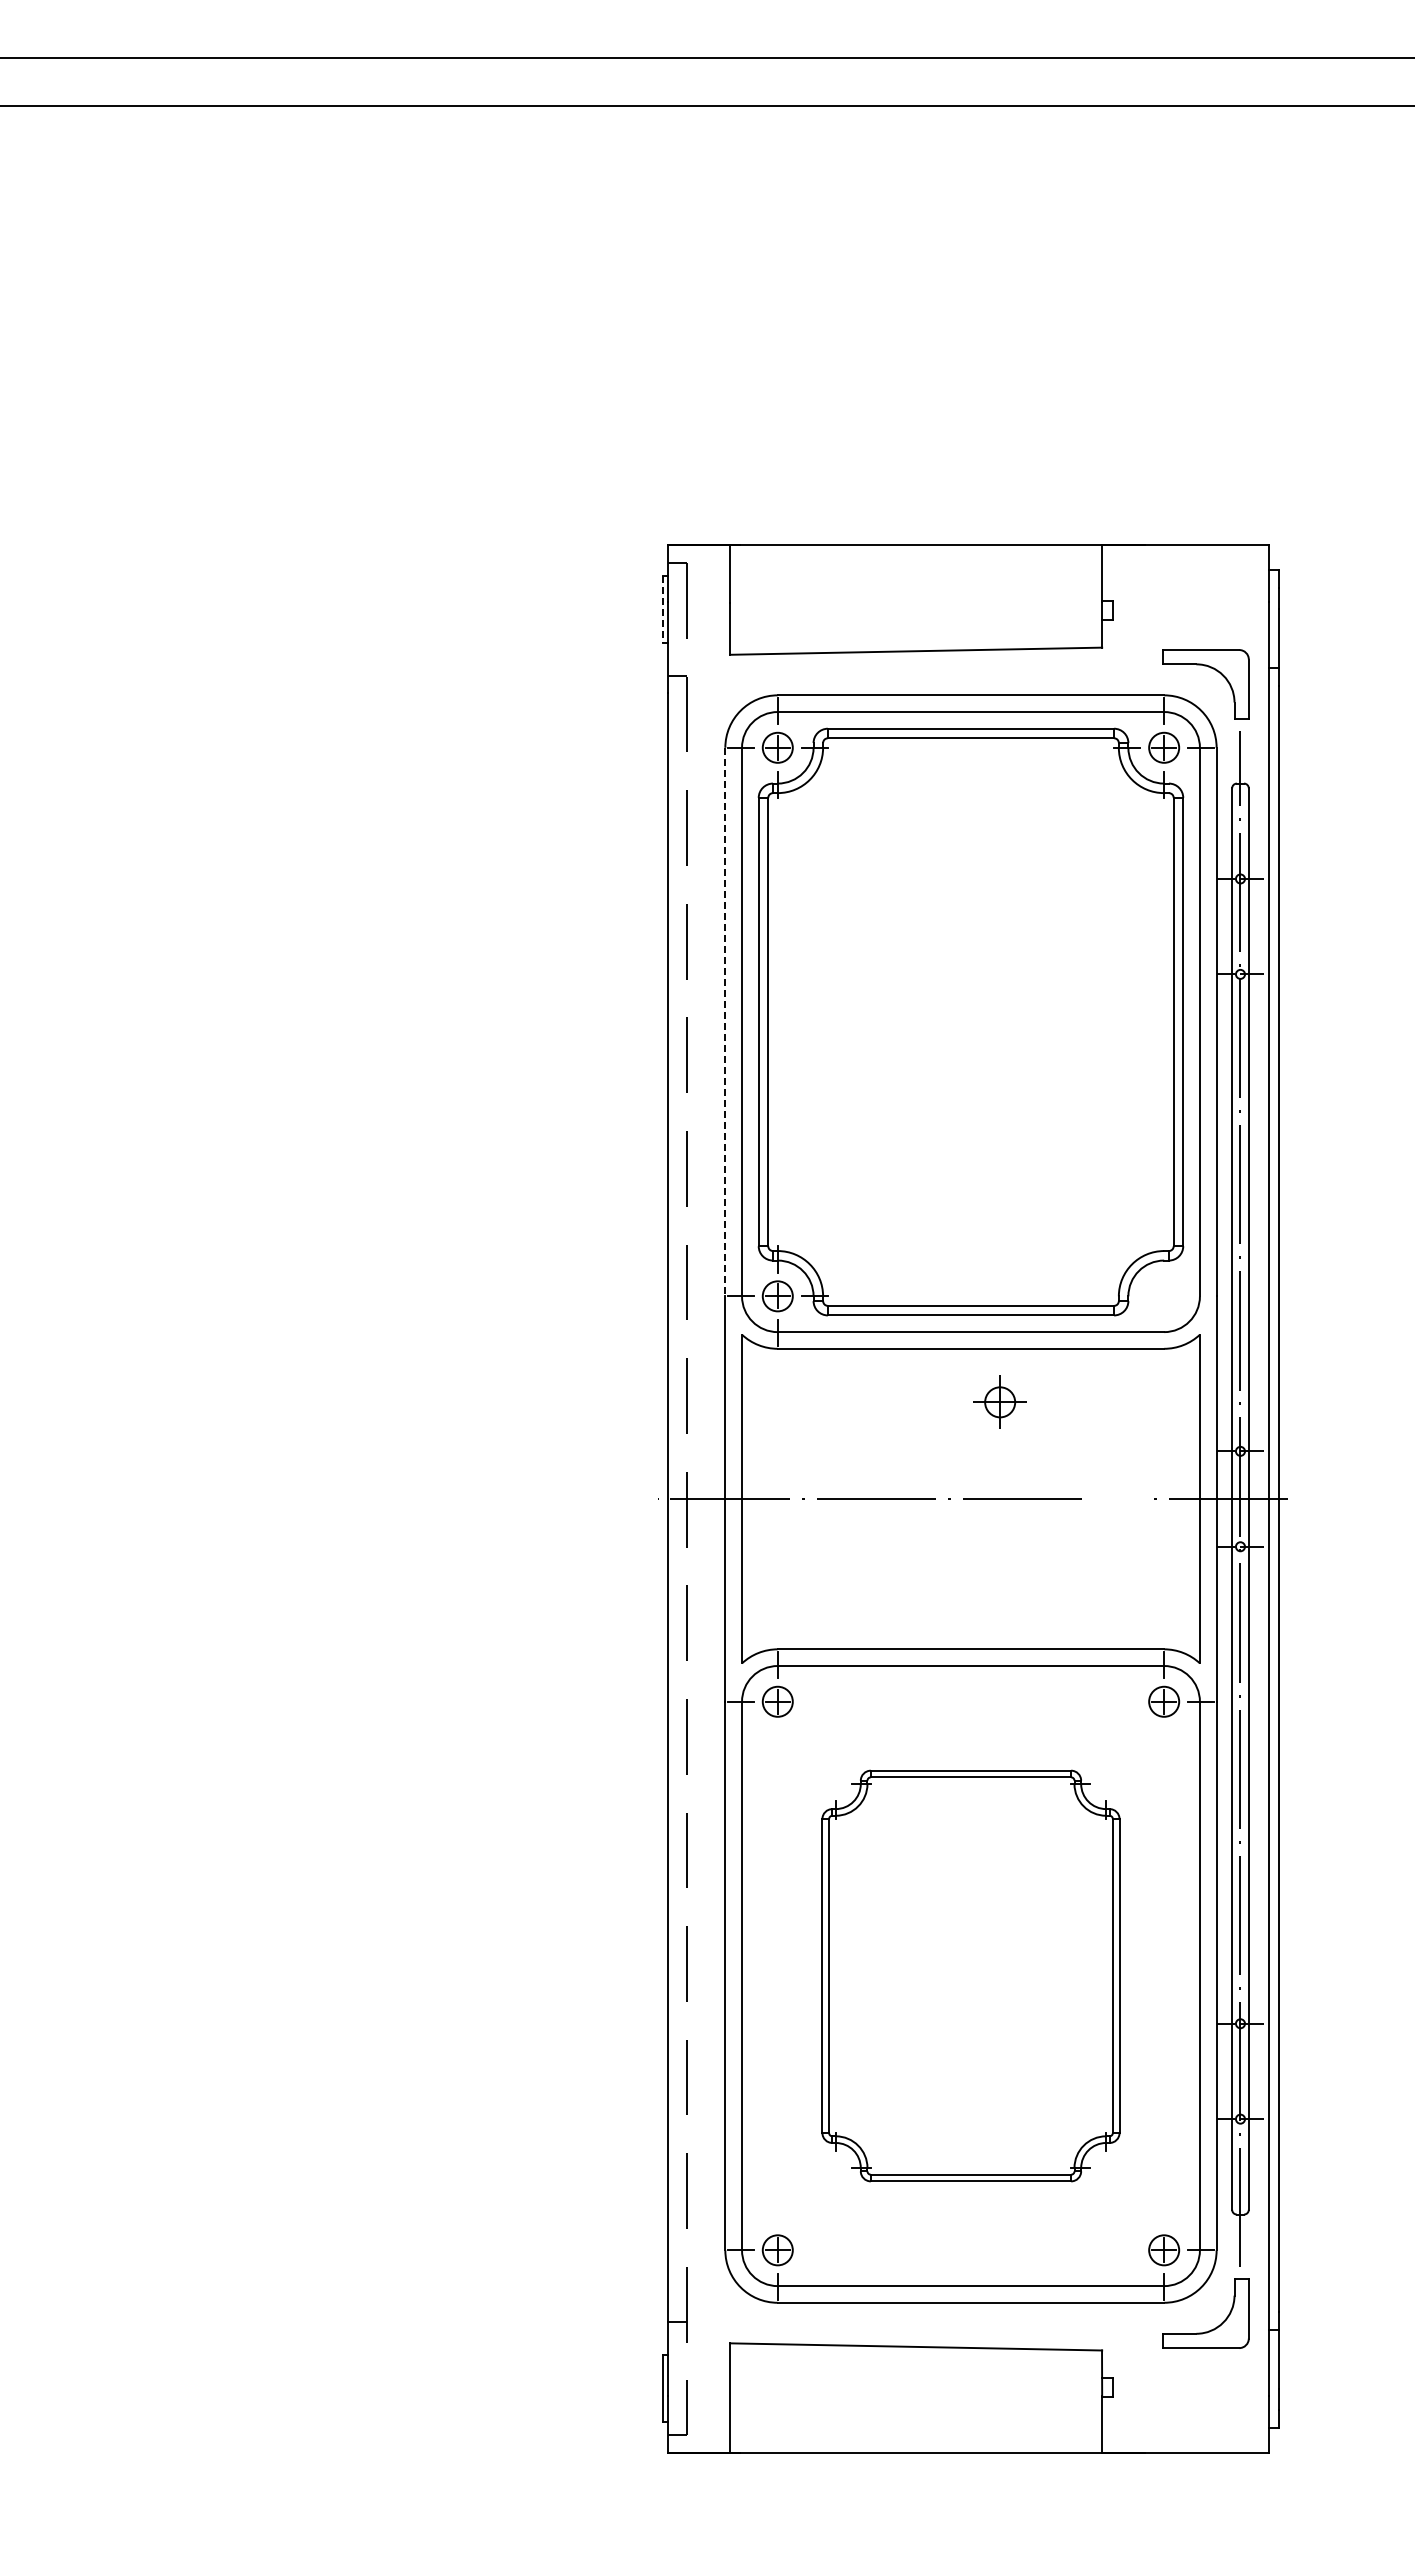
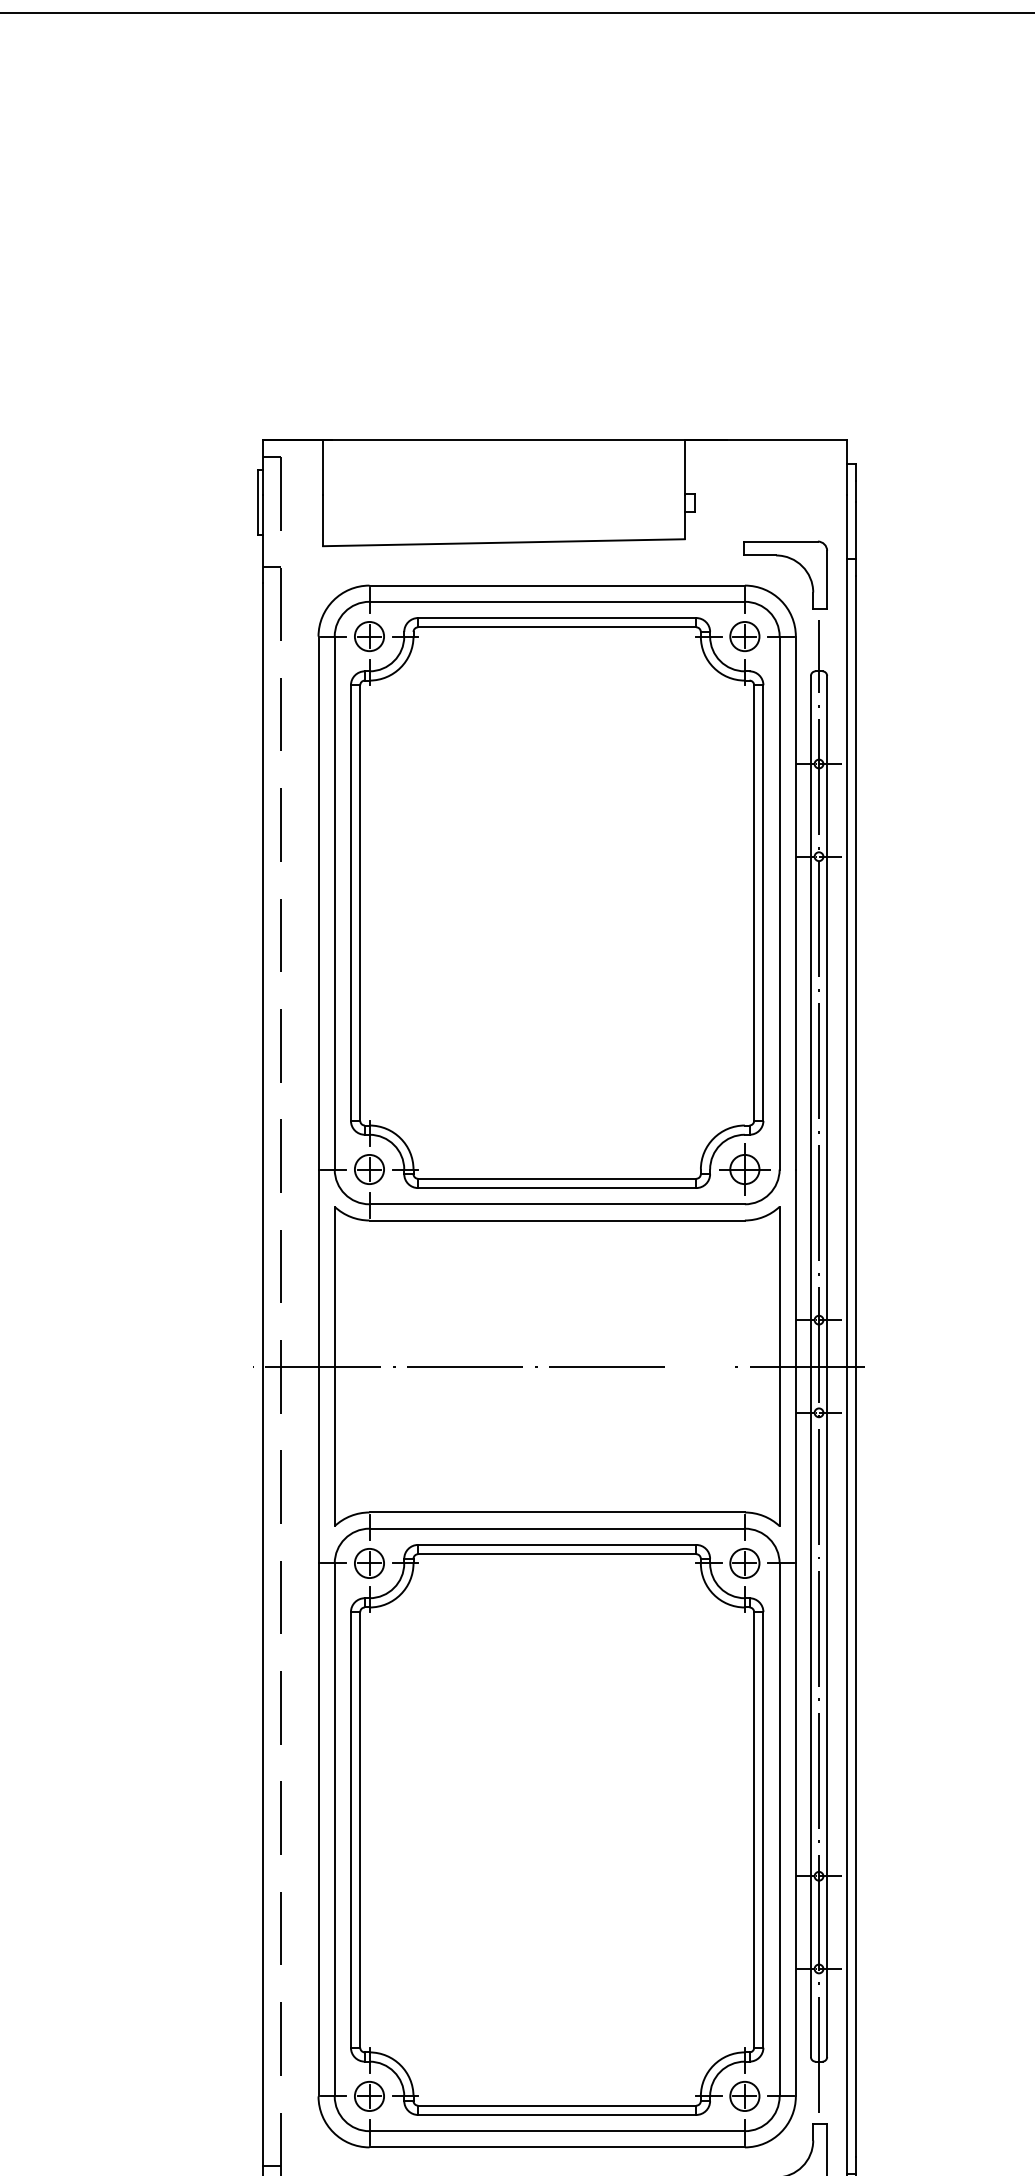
line: (663, 609) -> (258, 502), dashed -> solid
line: (725, 1022) -> (318, 903), dashed -> solid
part: (999, 1401) -> (744, 1168), moved
part: (970, 1975) -> (556, 1829), size x1.43

